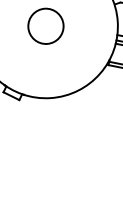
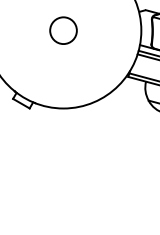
circle: (45, 26) -> (63, 30), size x0.7

